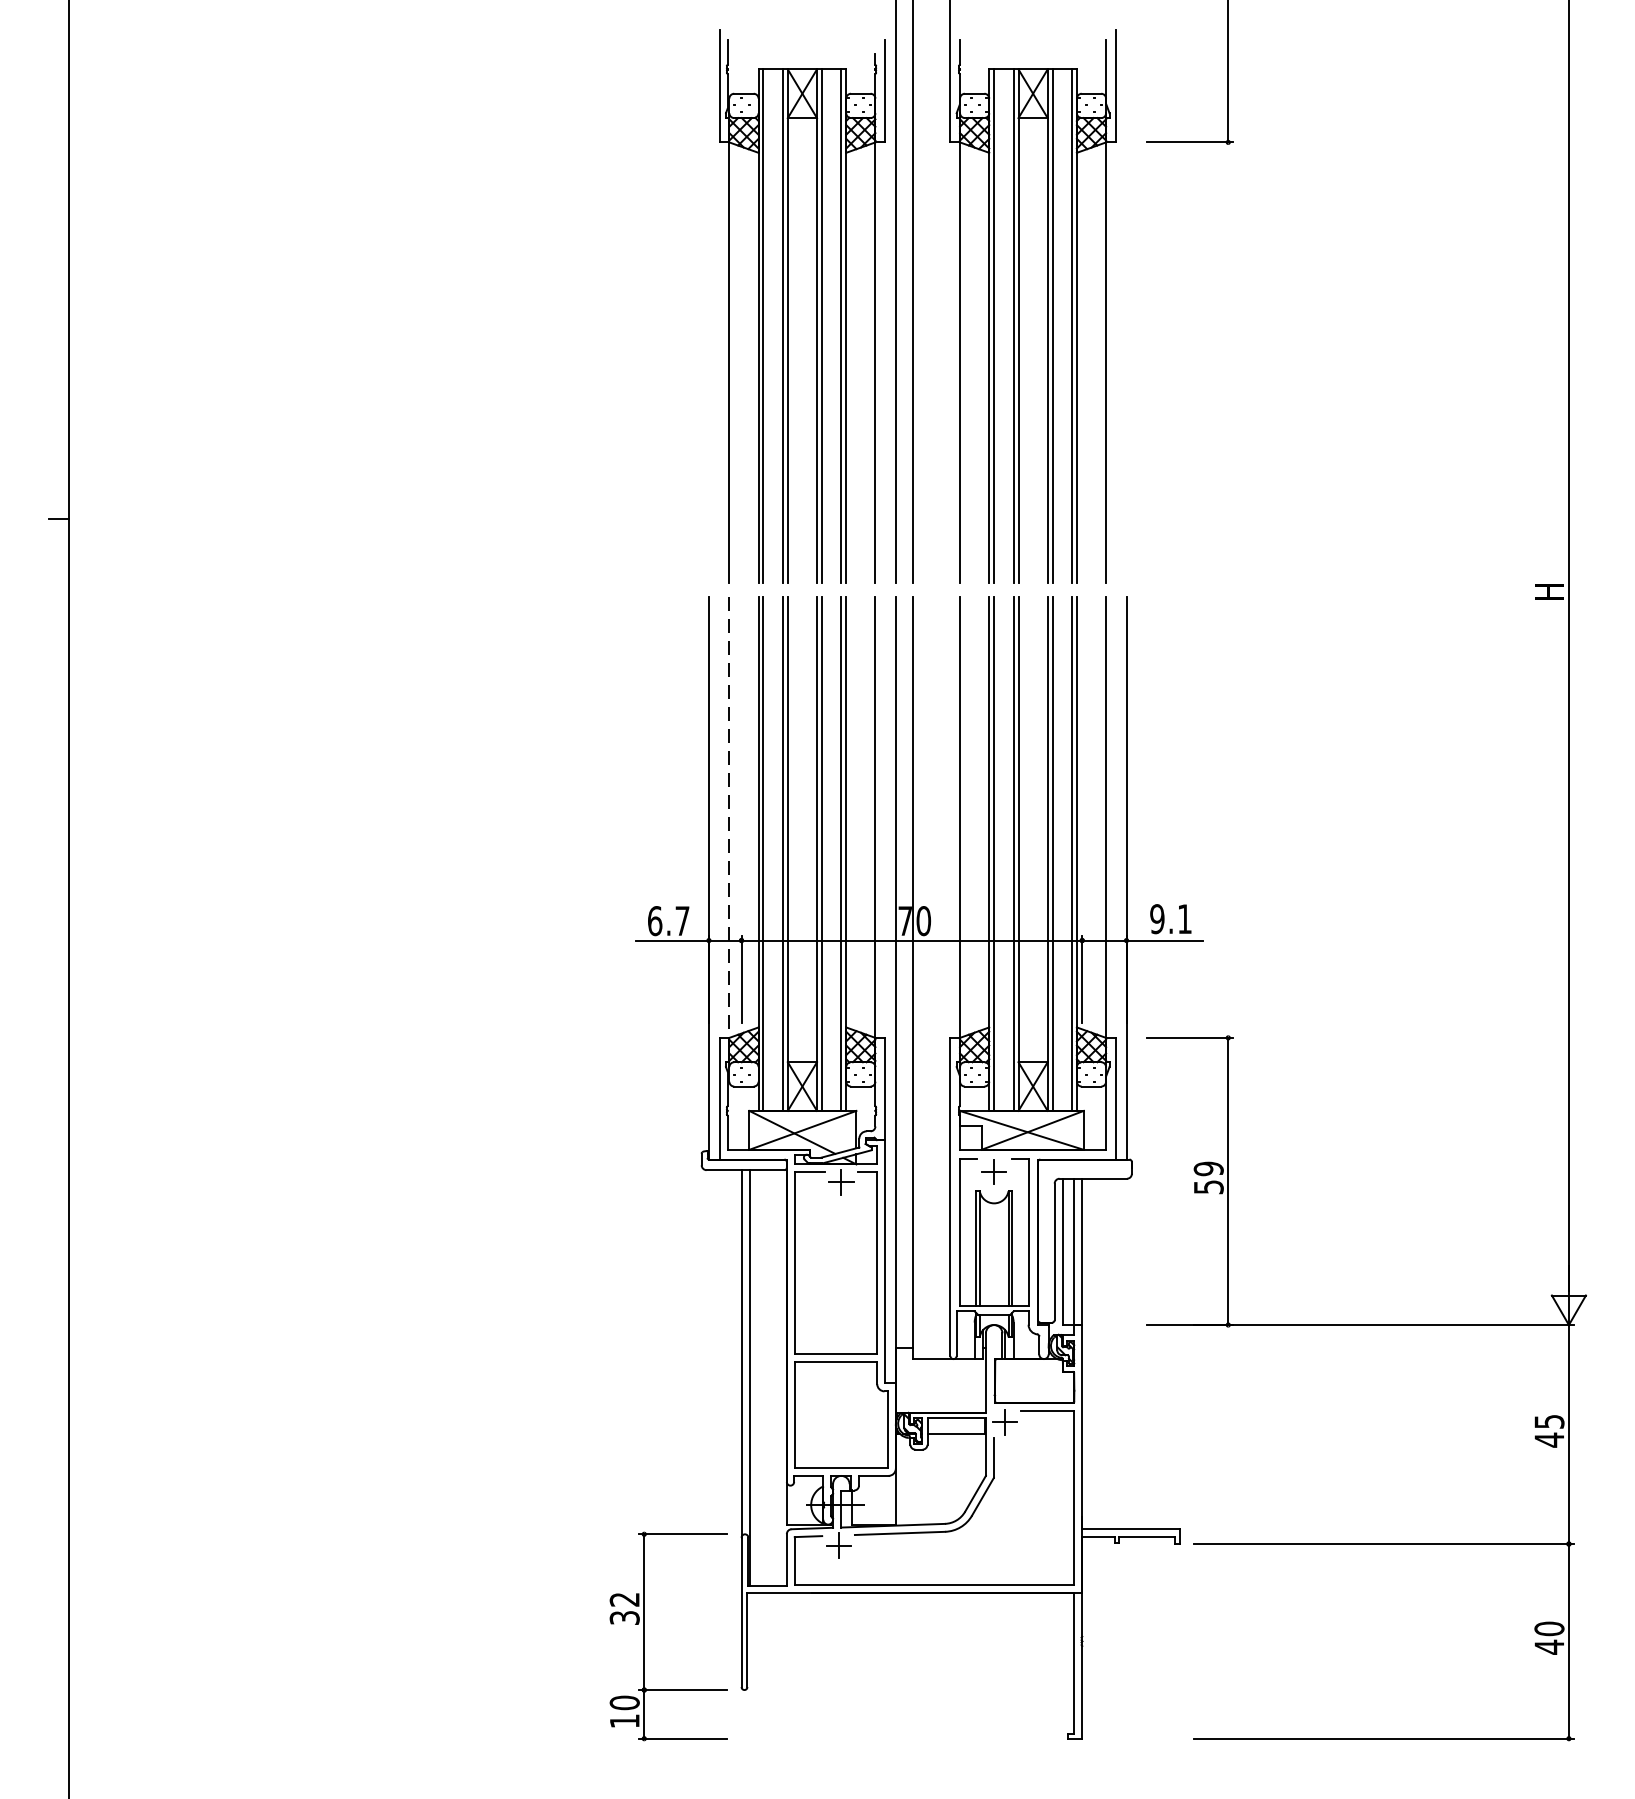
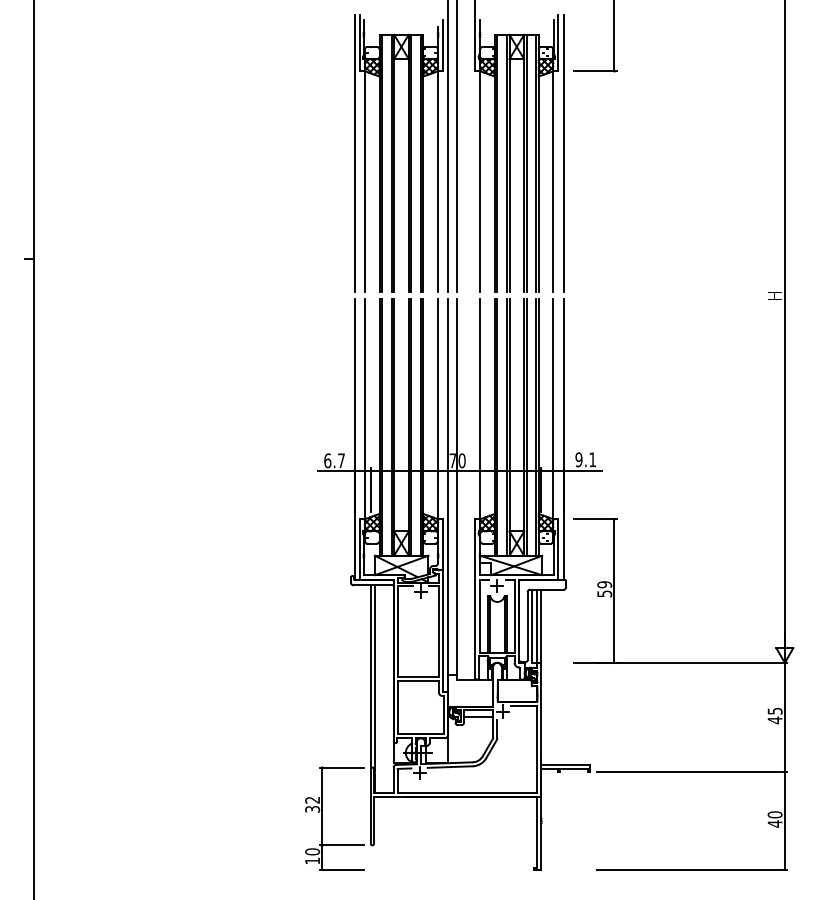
line: (708, 306) -> (354, 153), added
line: (1126, 306) -> (563, 153), added
line: (728, 818) -> (364, 409), dashed -> solid

